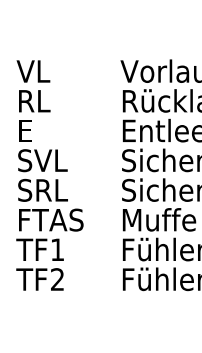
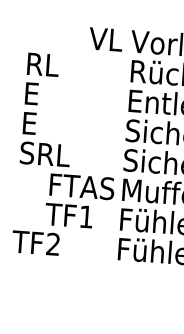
text: (33, 71) -> (106, 39), moved
text: (42, 160) -> (46, 124), SVL -> E
text: (49, 234) -> (79, 201), moved

